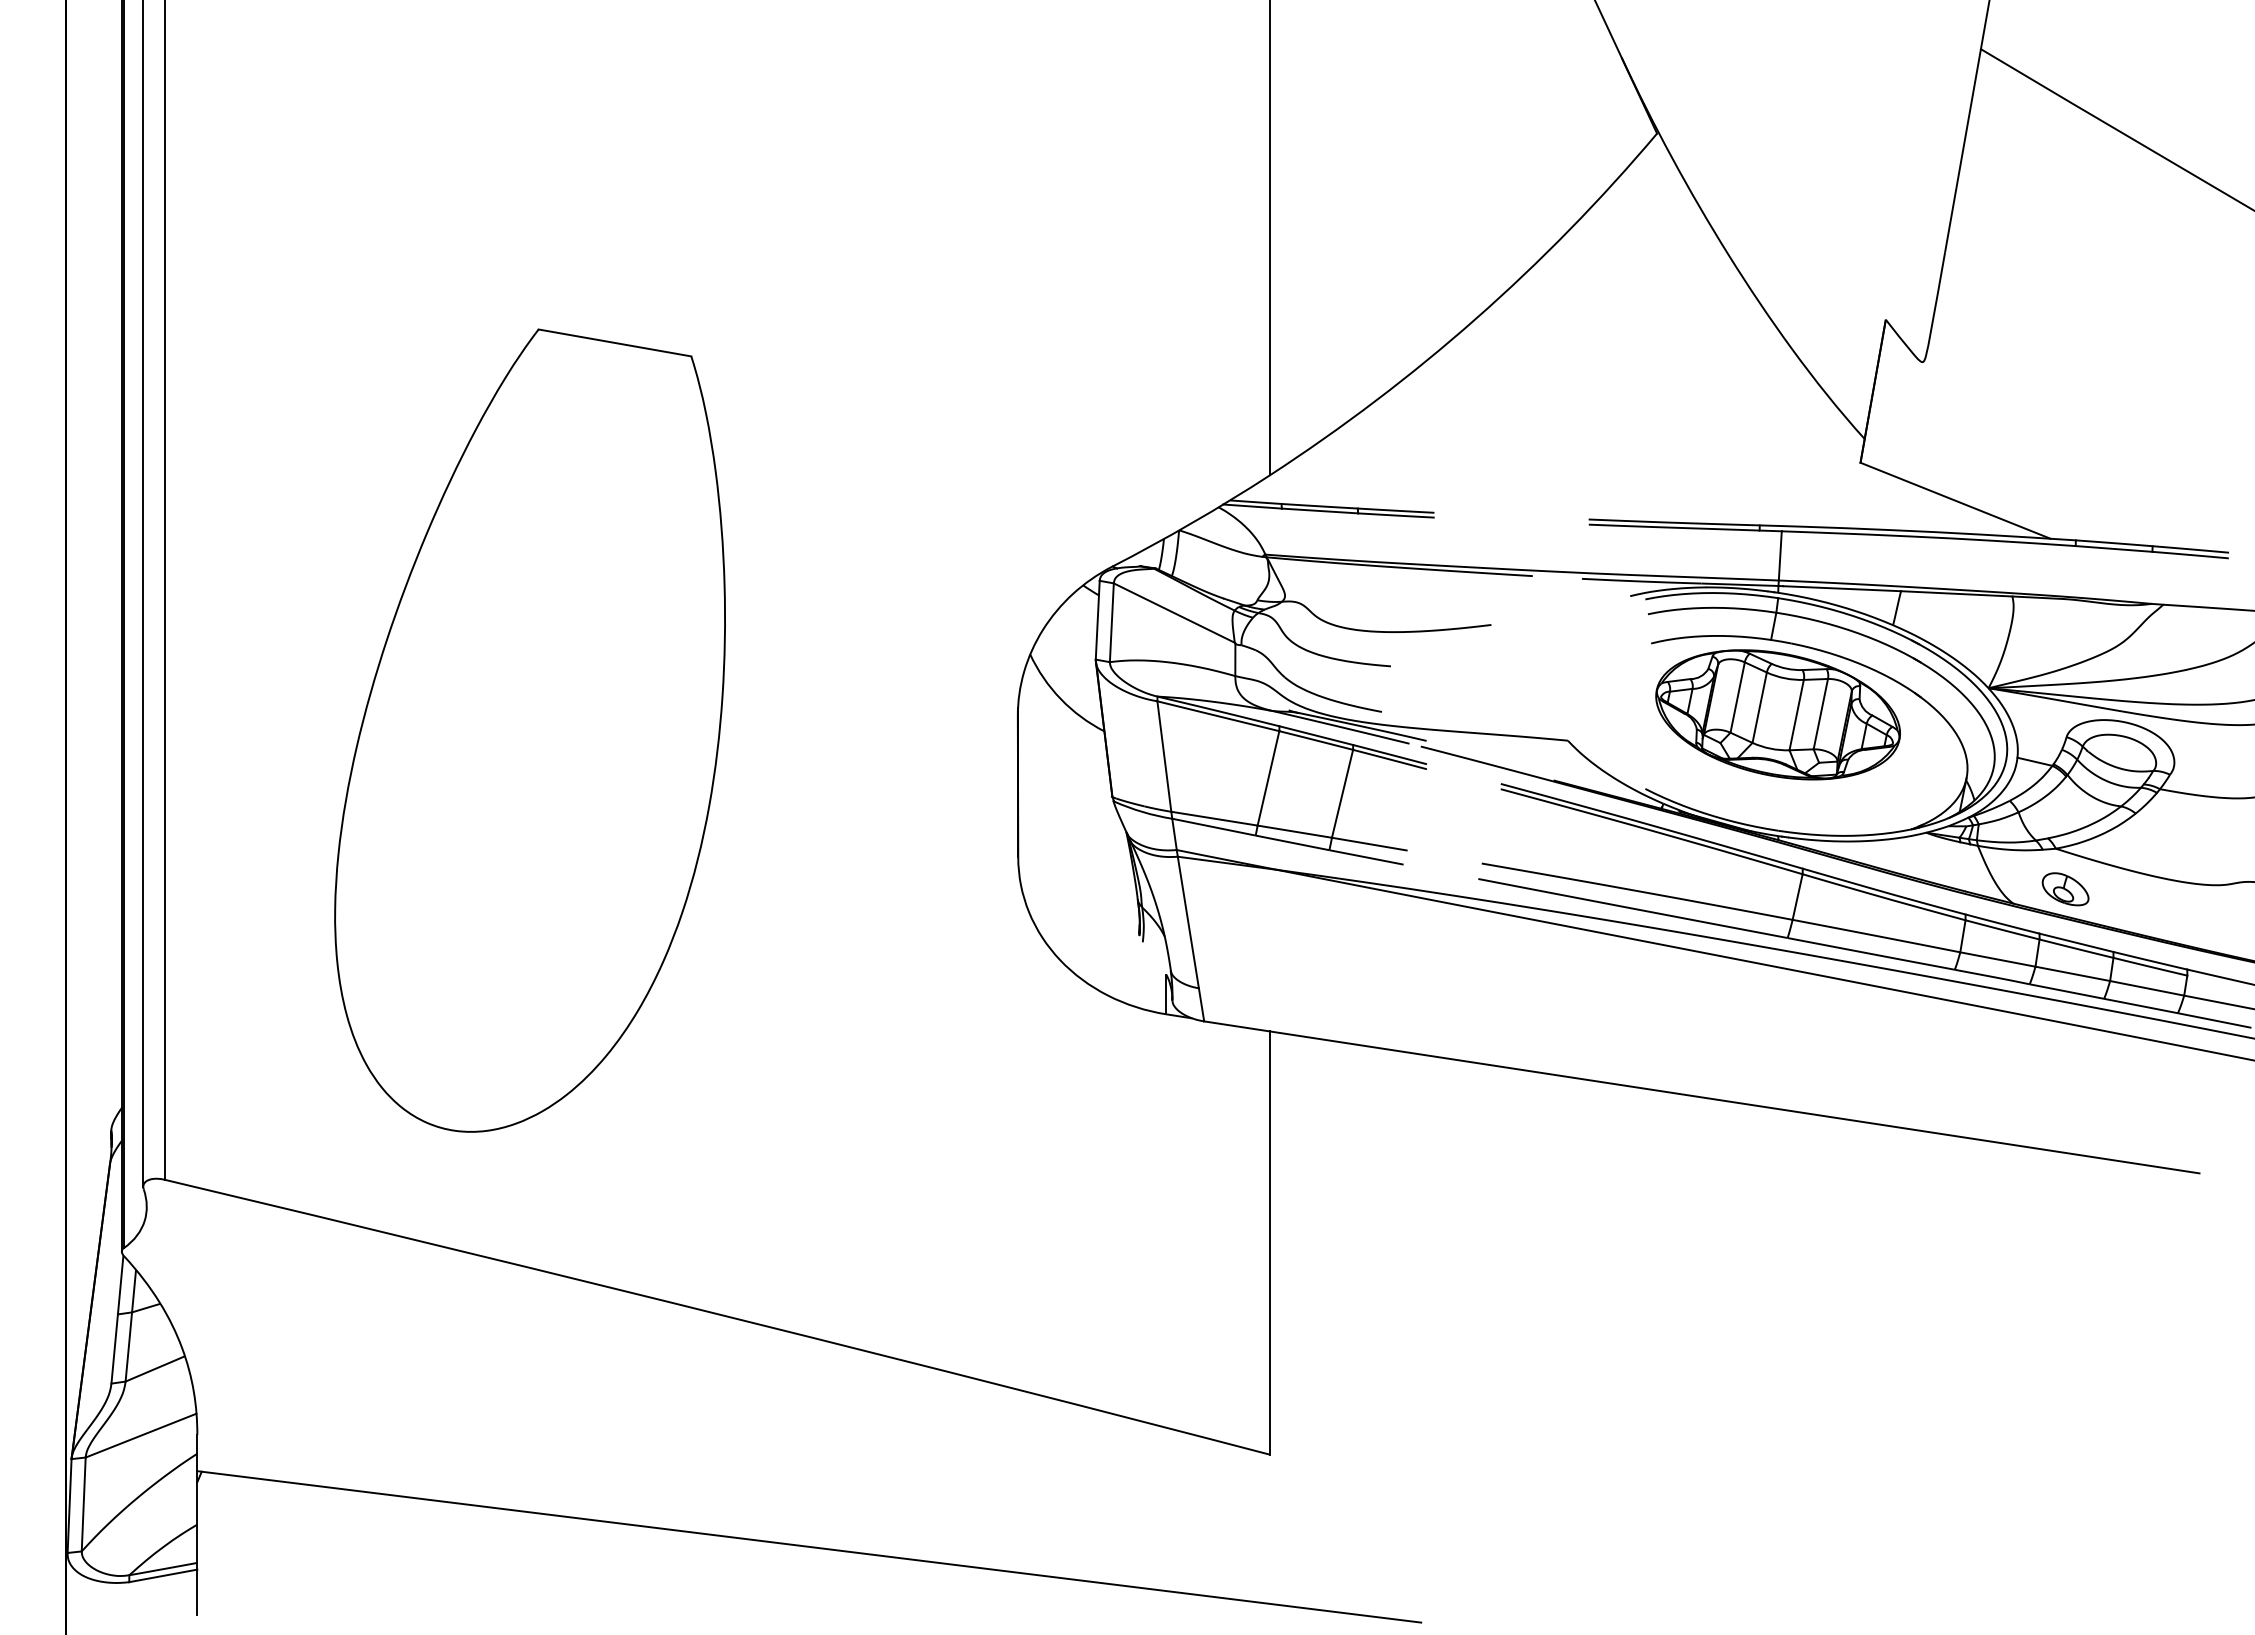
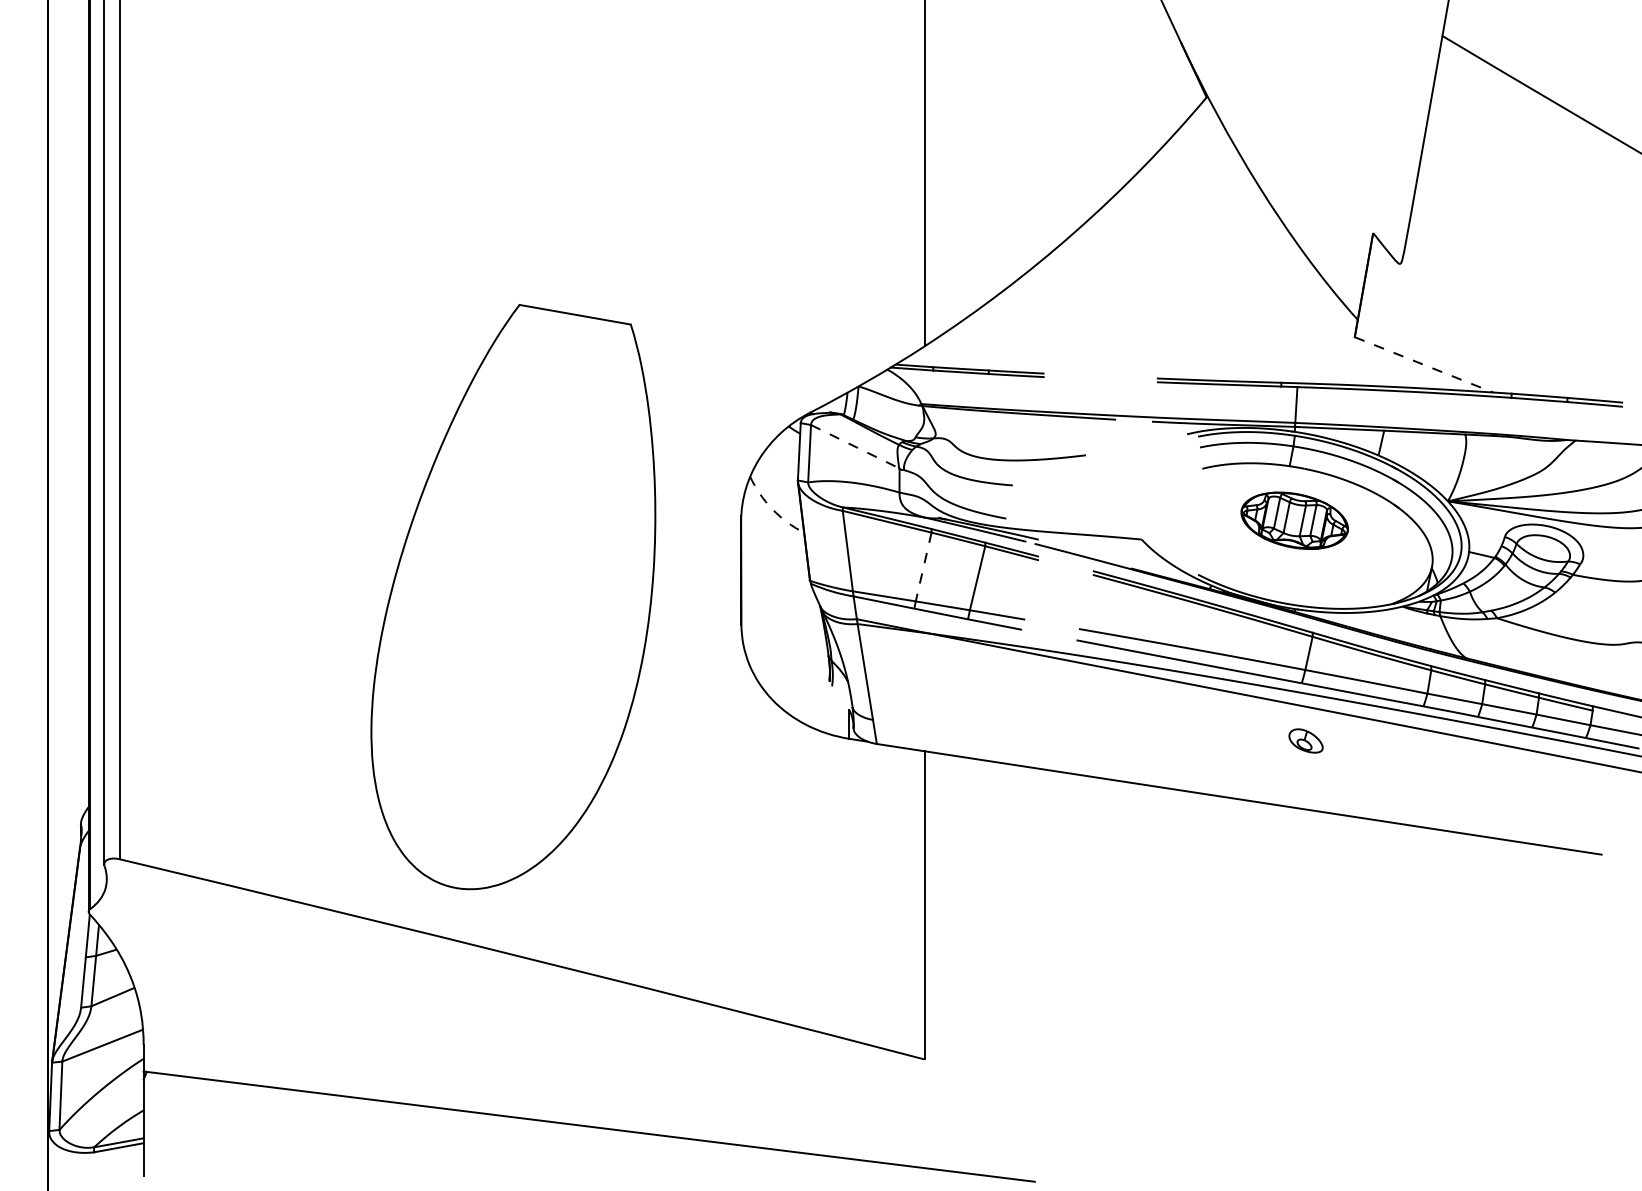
line: (1956, 500) -> (1424, 364), solid -> dashed
line: (1174, 613) -> (855, 446), solid -> dashed
arc: (1060, 699) -> (772, 509), solid -> dashed
part: (1777, 714) -> (1294, 520), size x0.6
part: (529, 730) -> (512, 596), moved
line: (1268, 778) -> (923, 567), solid -> dashed
part: (2065, 889) -> (1305, 741), moved

